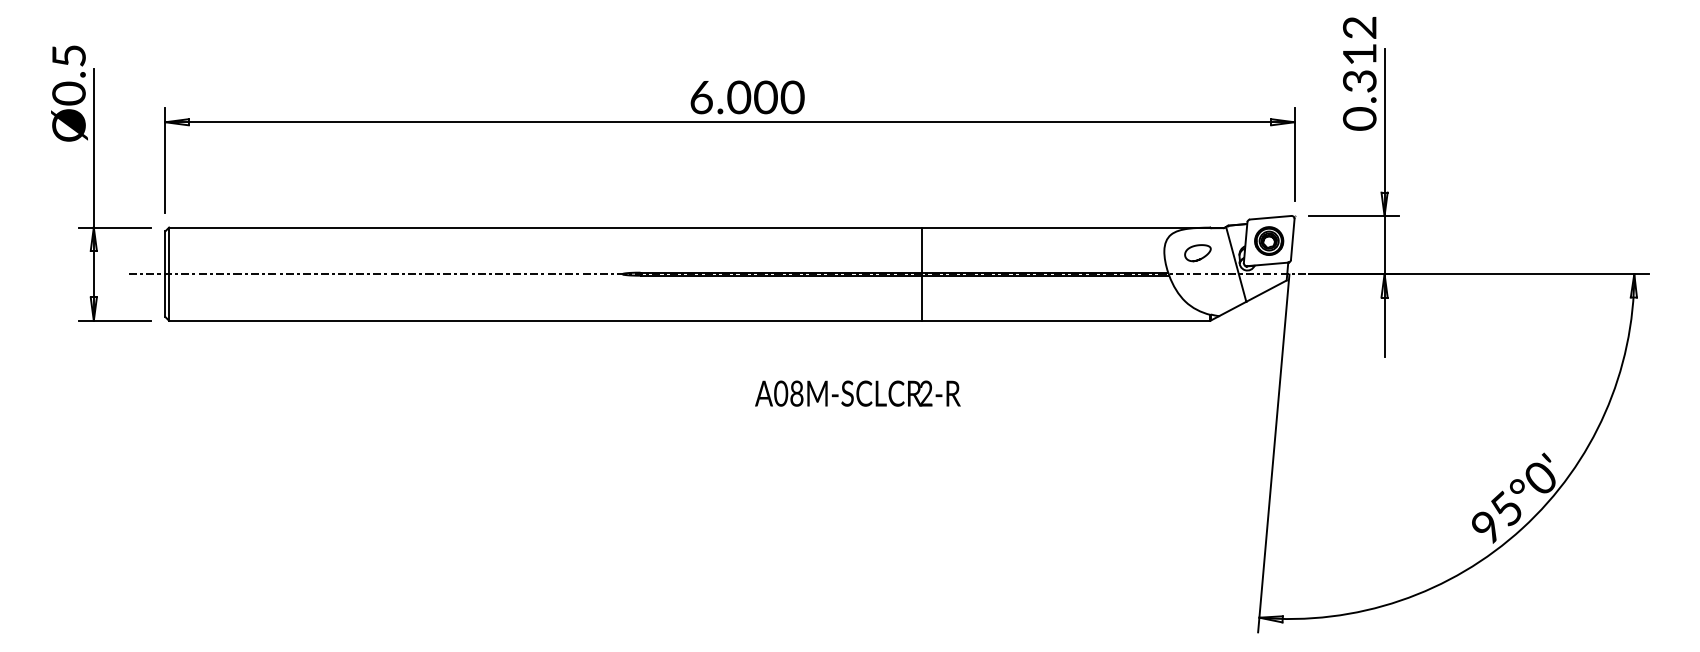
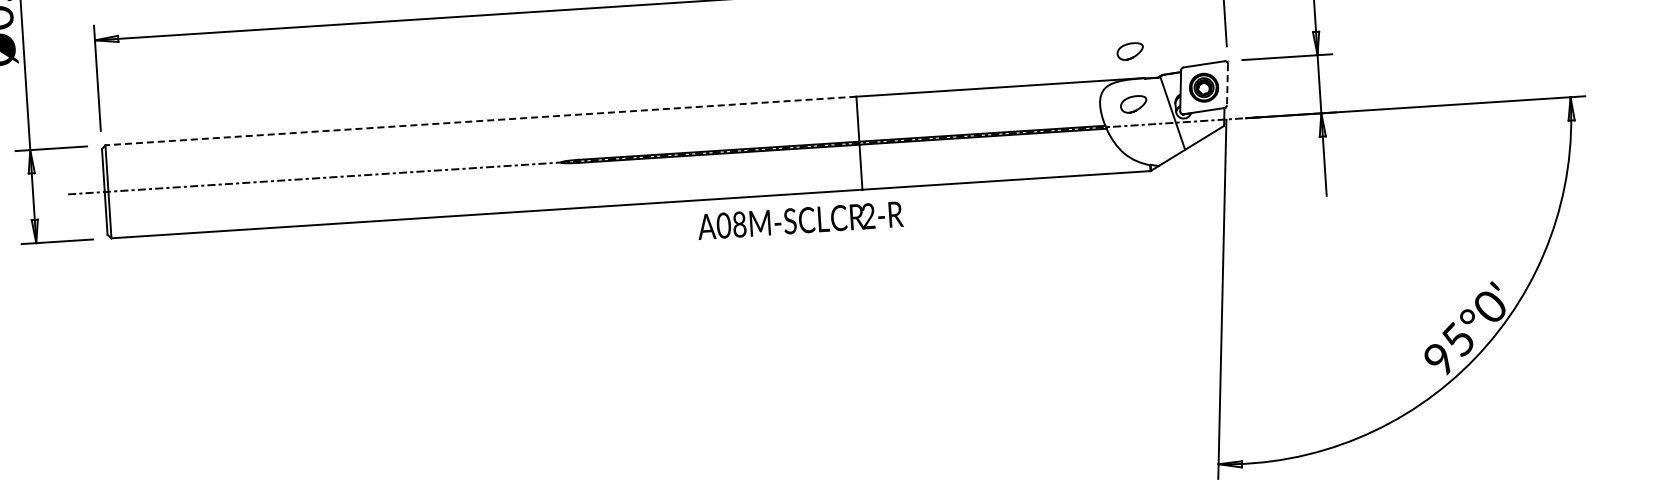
curve: (1198, 205) -> (1131, 56), added
line: (544, 227) -> (480, 120), solid -> dashed
line: (1292, 239) -> (1227, 84), solid -> dashed
text: (857, 393) -> (800, 220), moved

